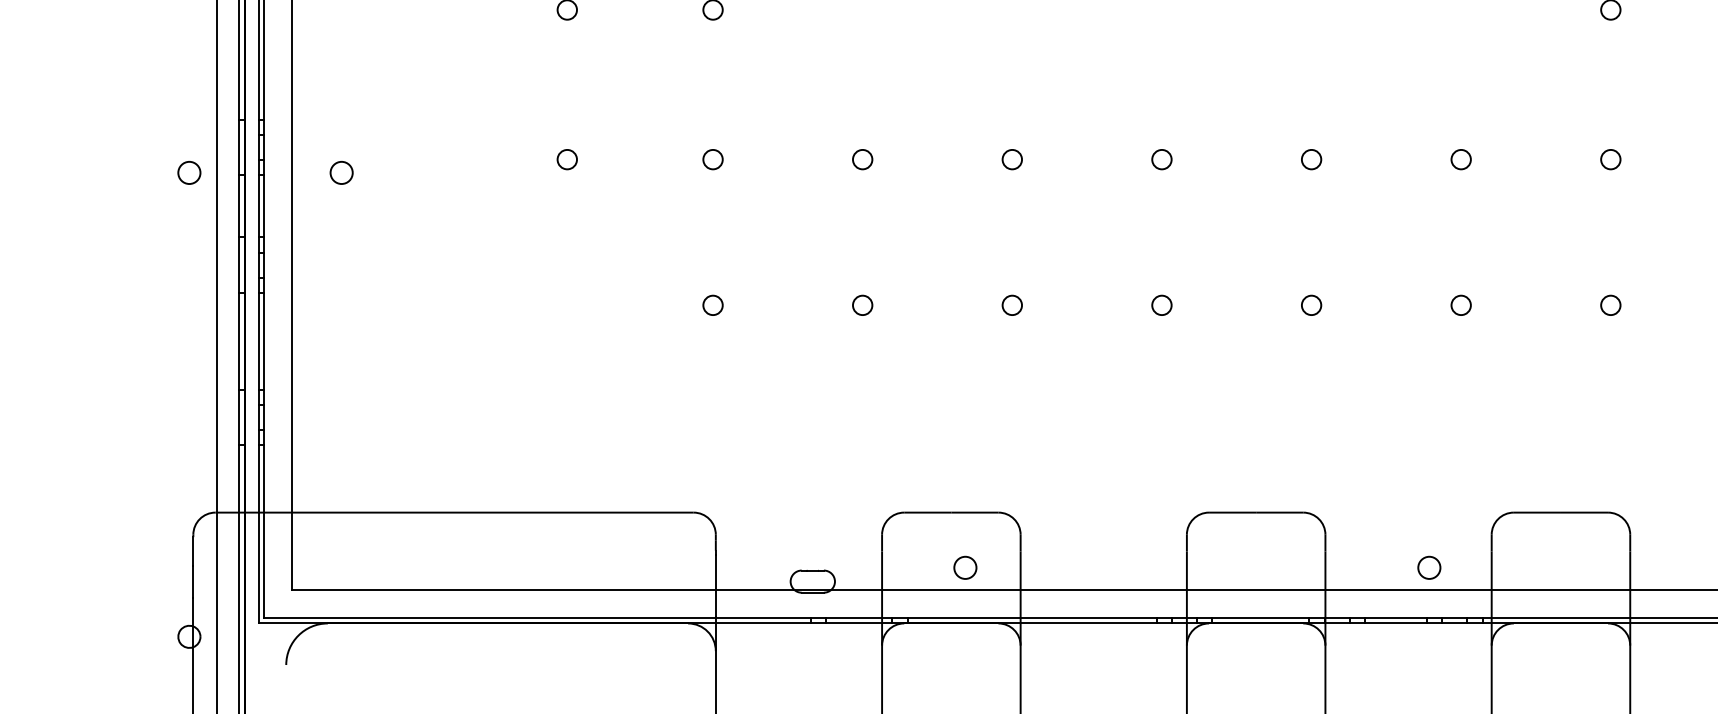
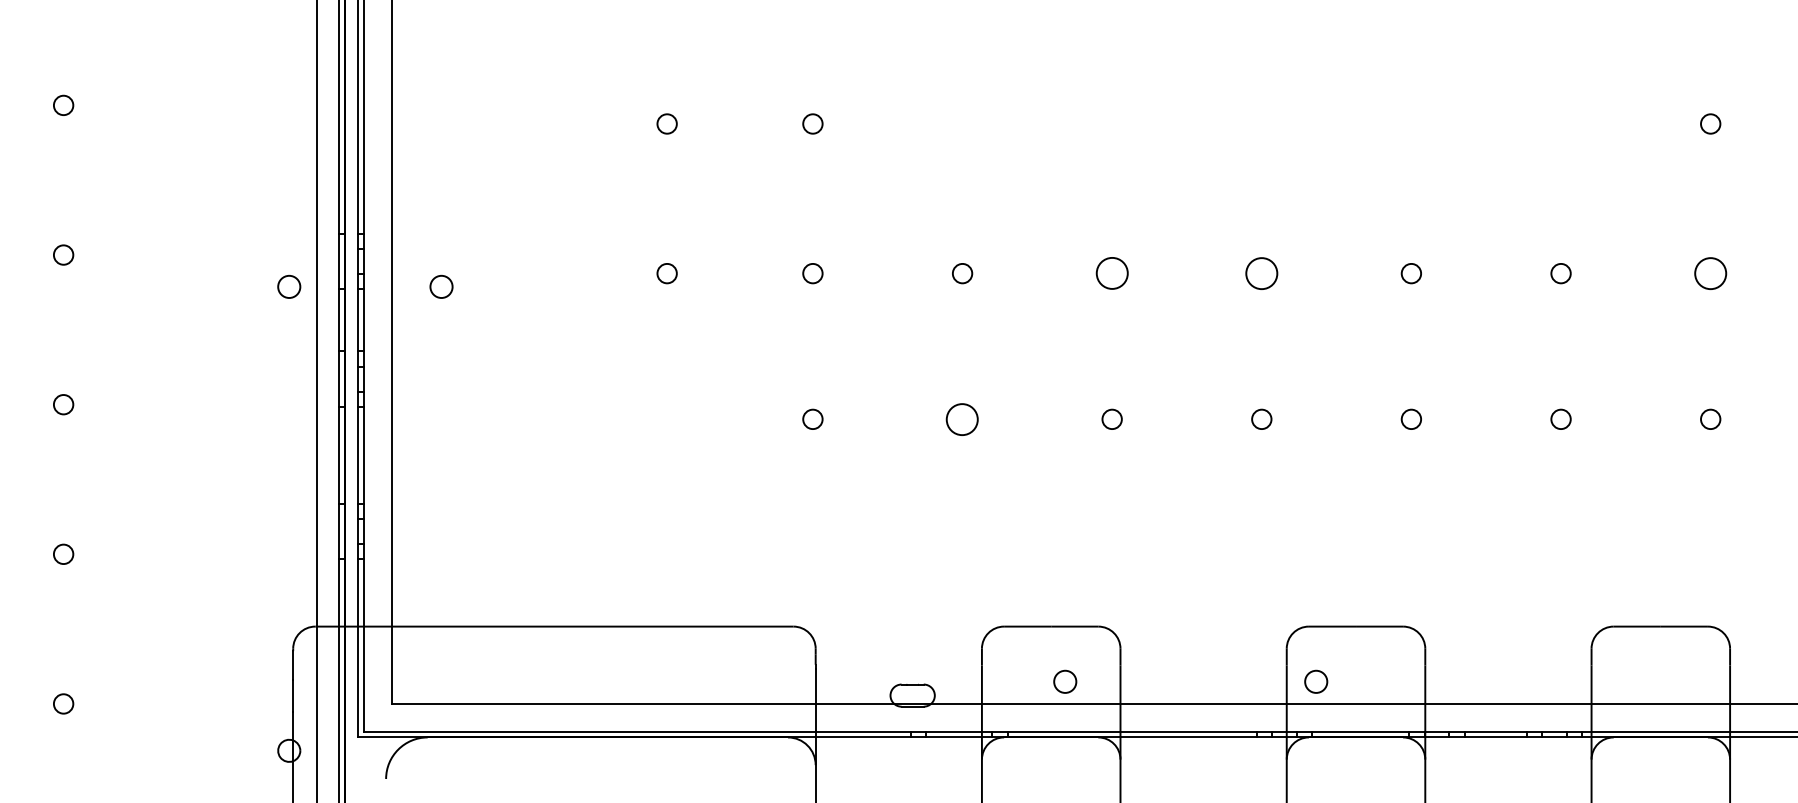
circle: (1011, 159) -> (1111, 273), size x1.6
circle: (1161, 159) -> (1261, 273), size x1.6
circle: (1610, 159) -> (1710, 273), size x1.6
circle: (862, 304) -> (962, 418), size x1.6
circle: (1429, 567) -> (1316, 681), moved

